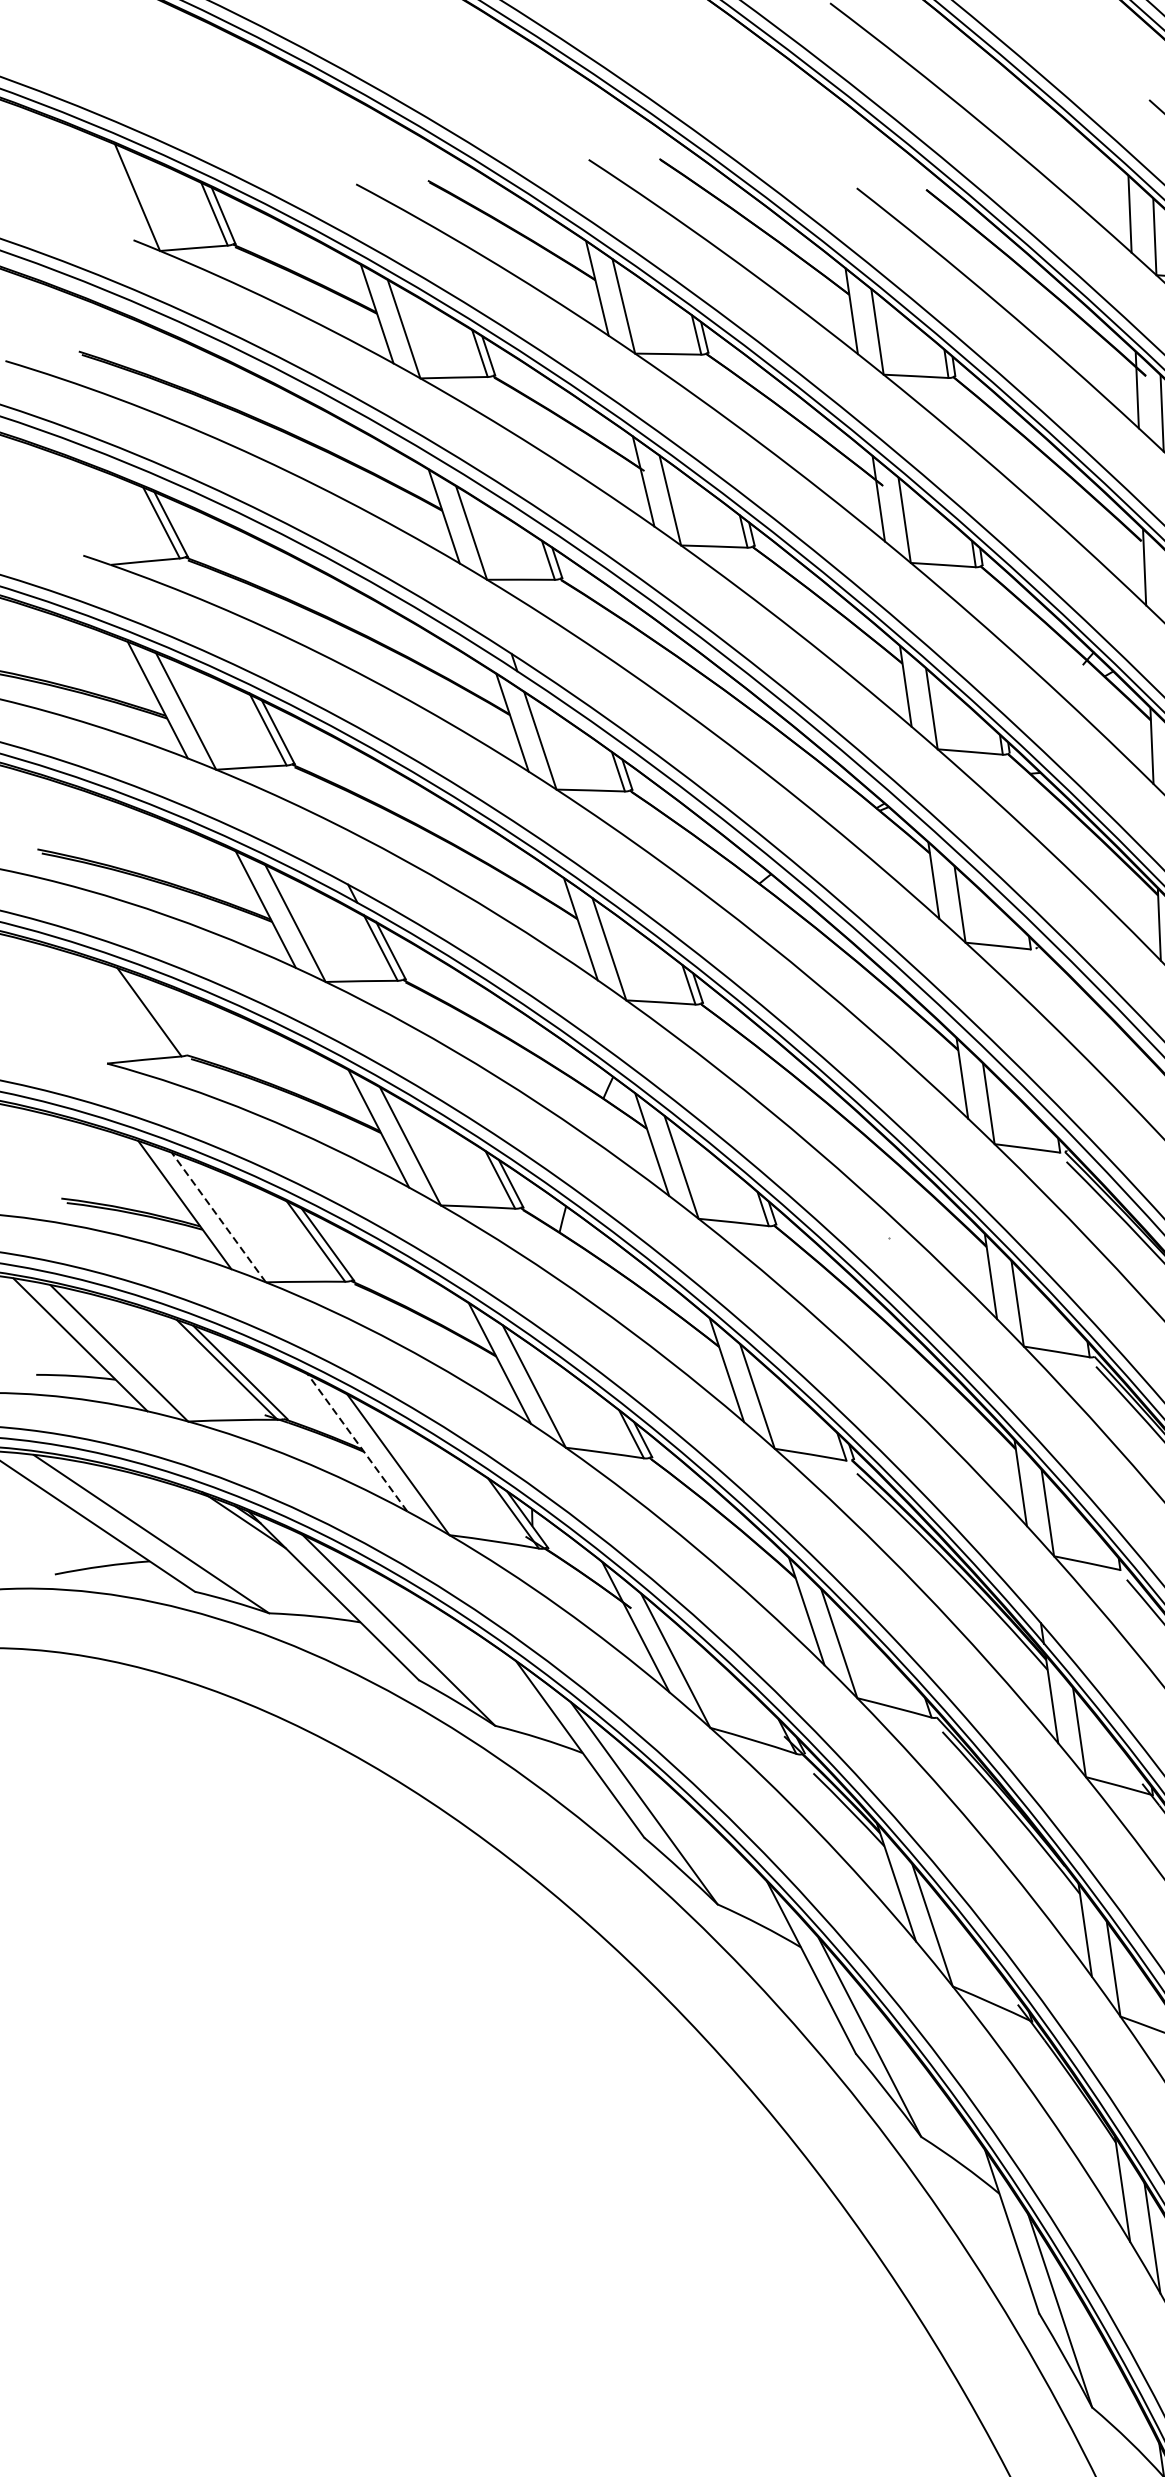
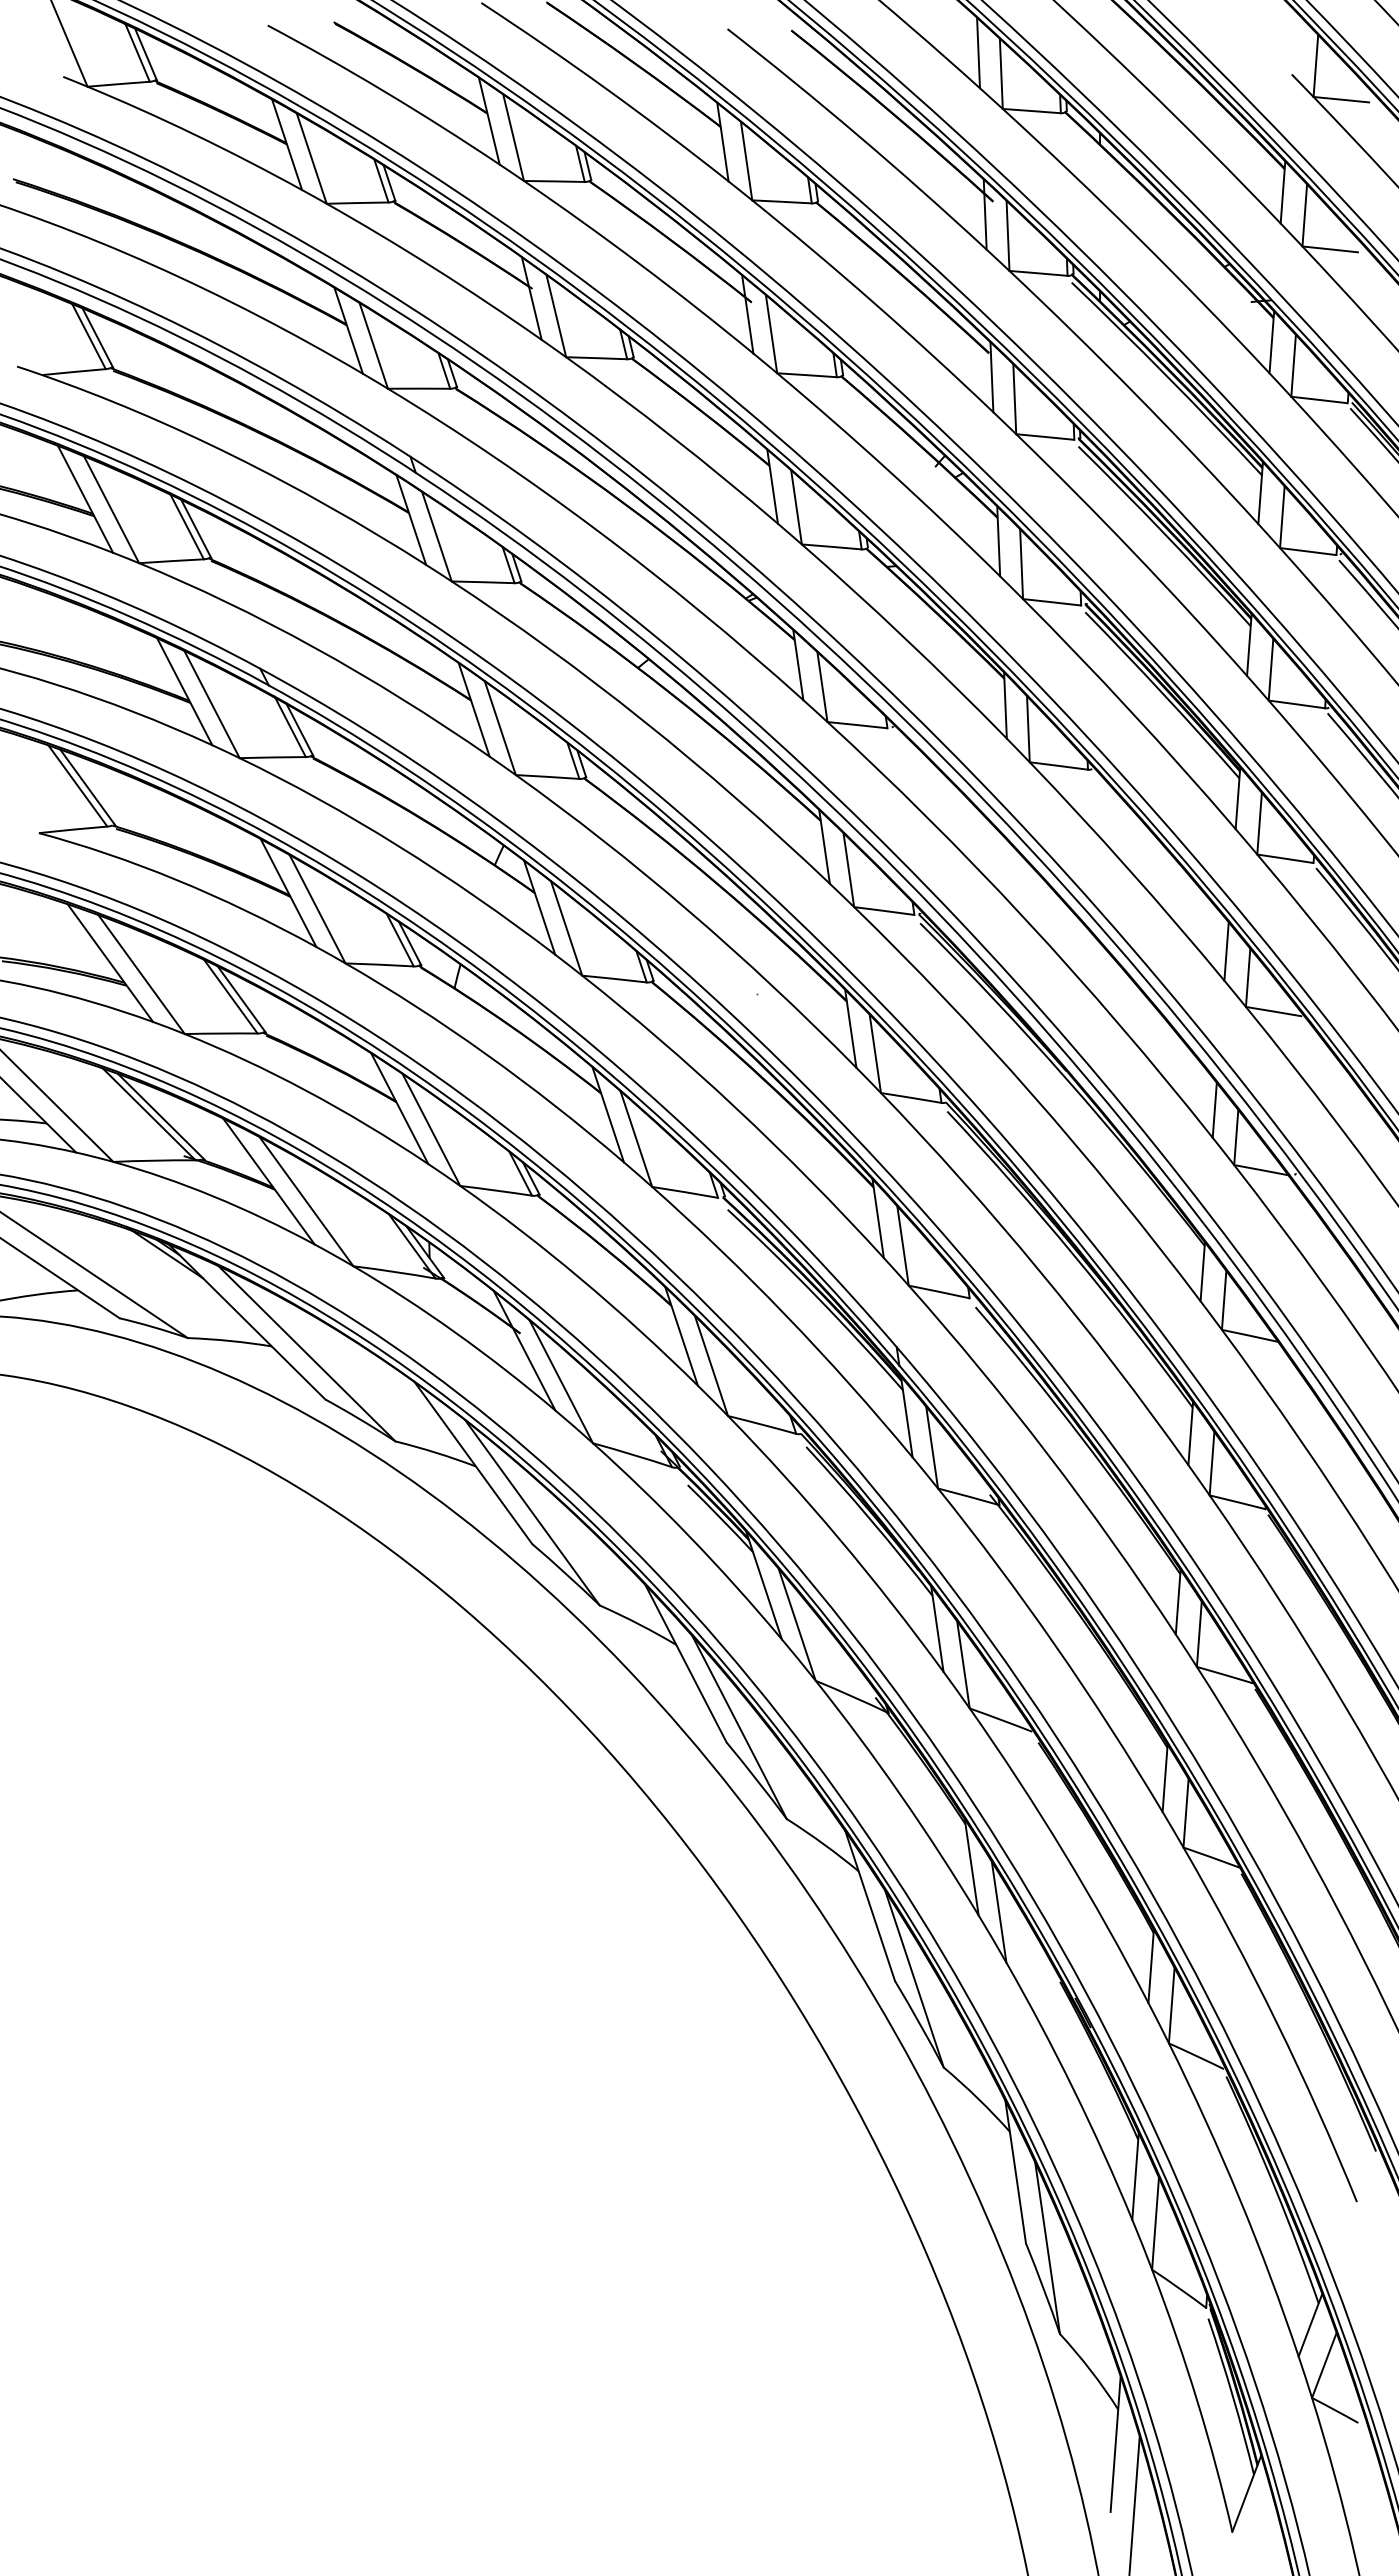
line: (159, 1013) -> (87, 787), added
line: (218, 1217) -> (141, 974), dashed -> solid
line: (358, 1442) -> (269, 1181), dashed -> solid

